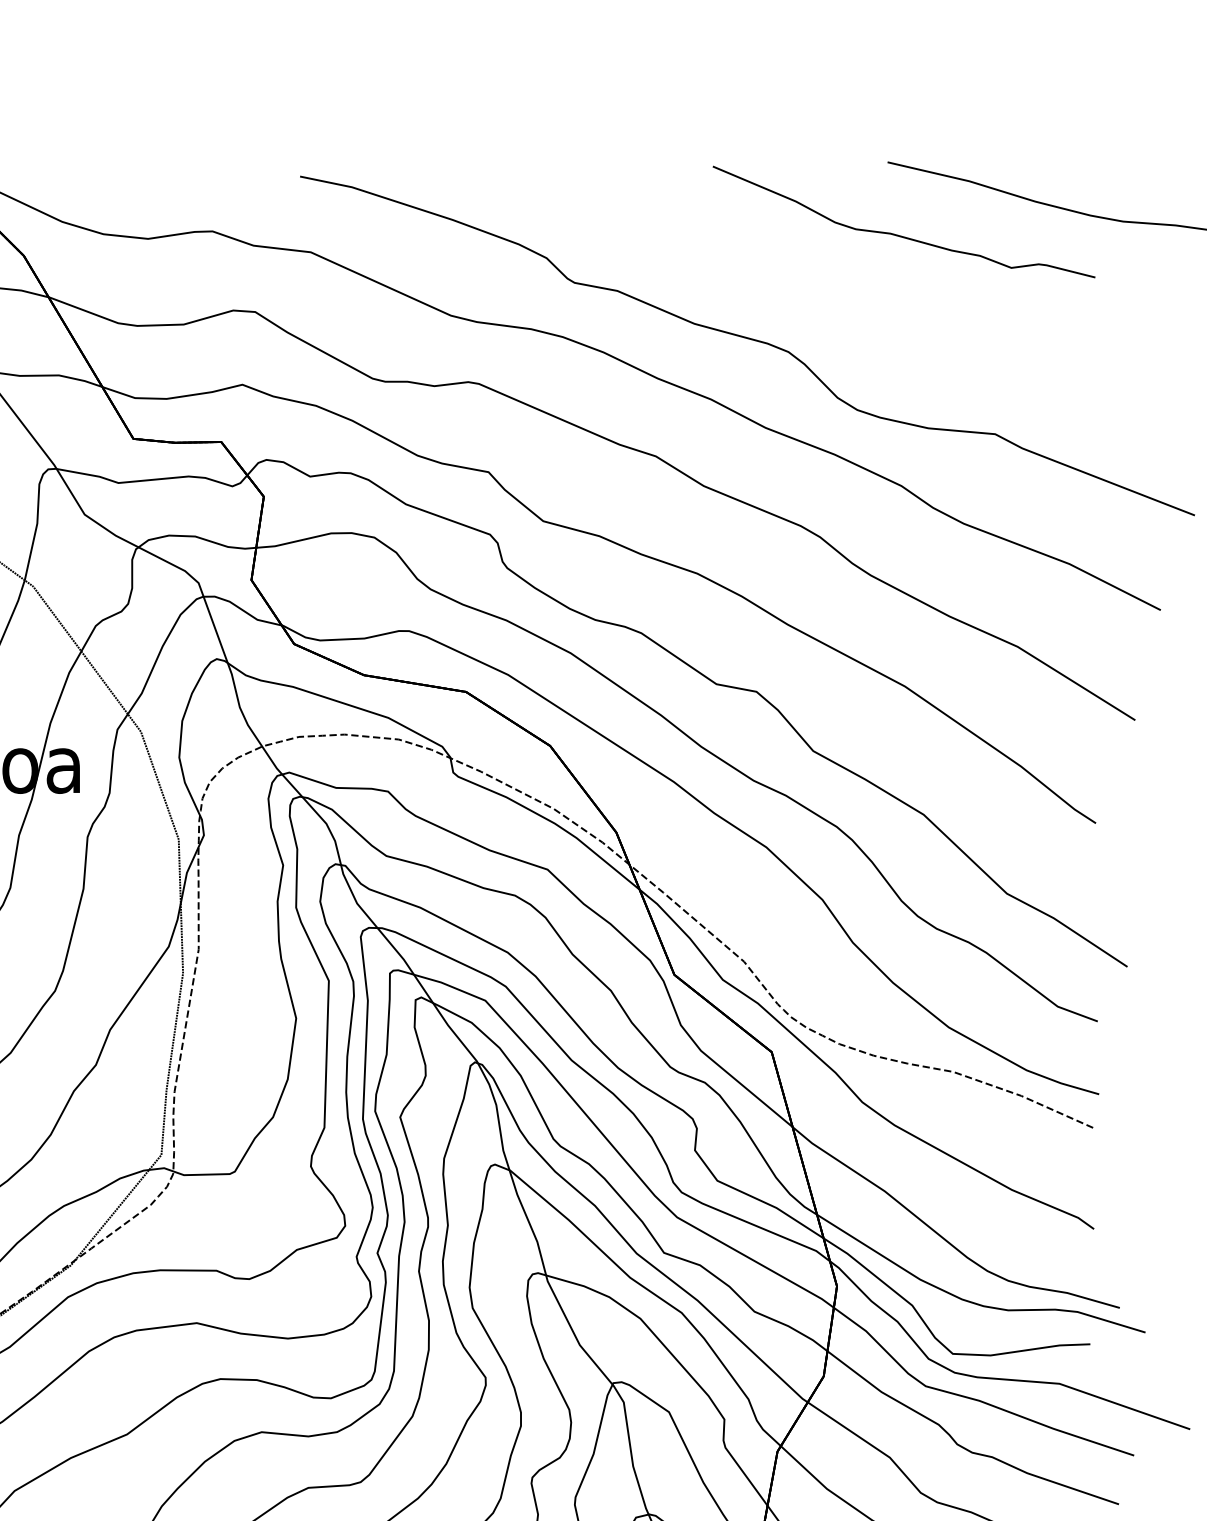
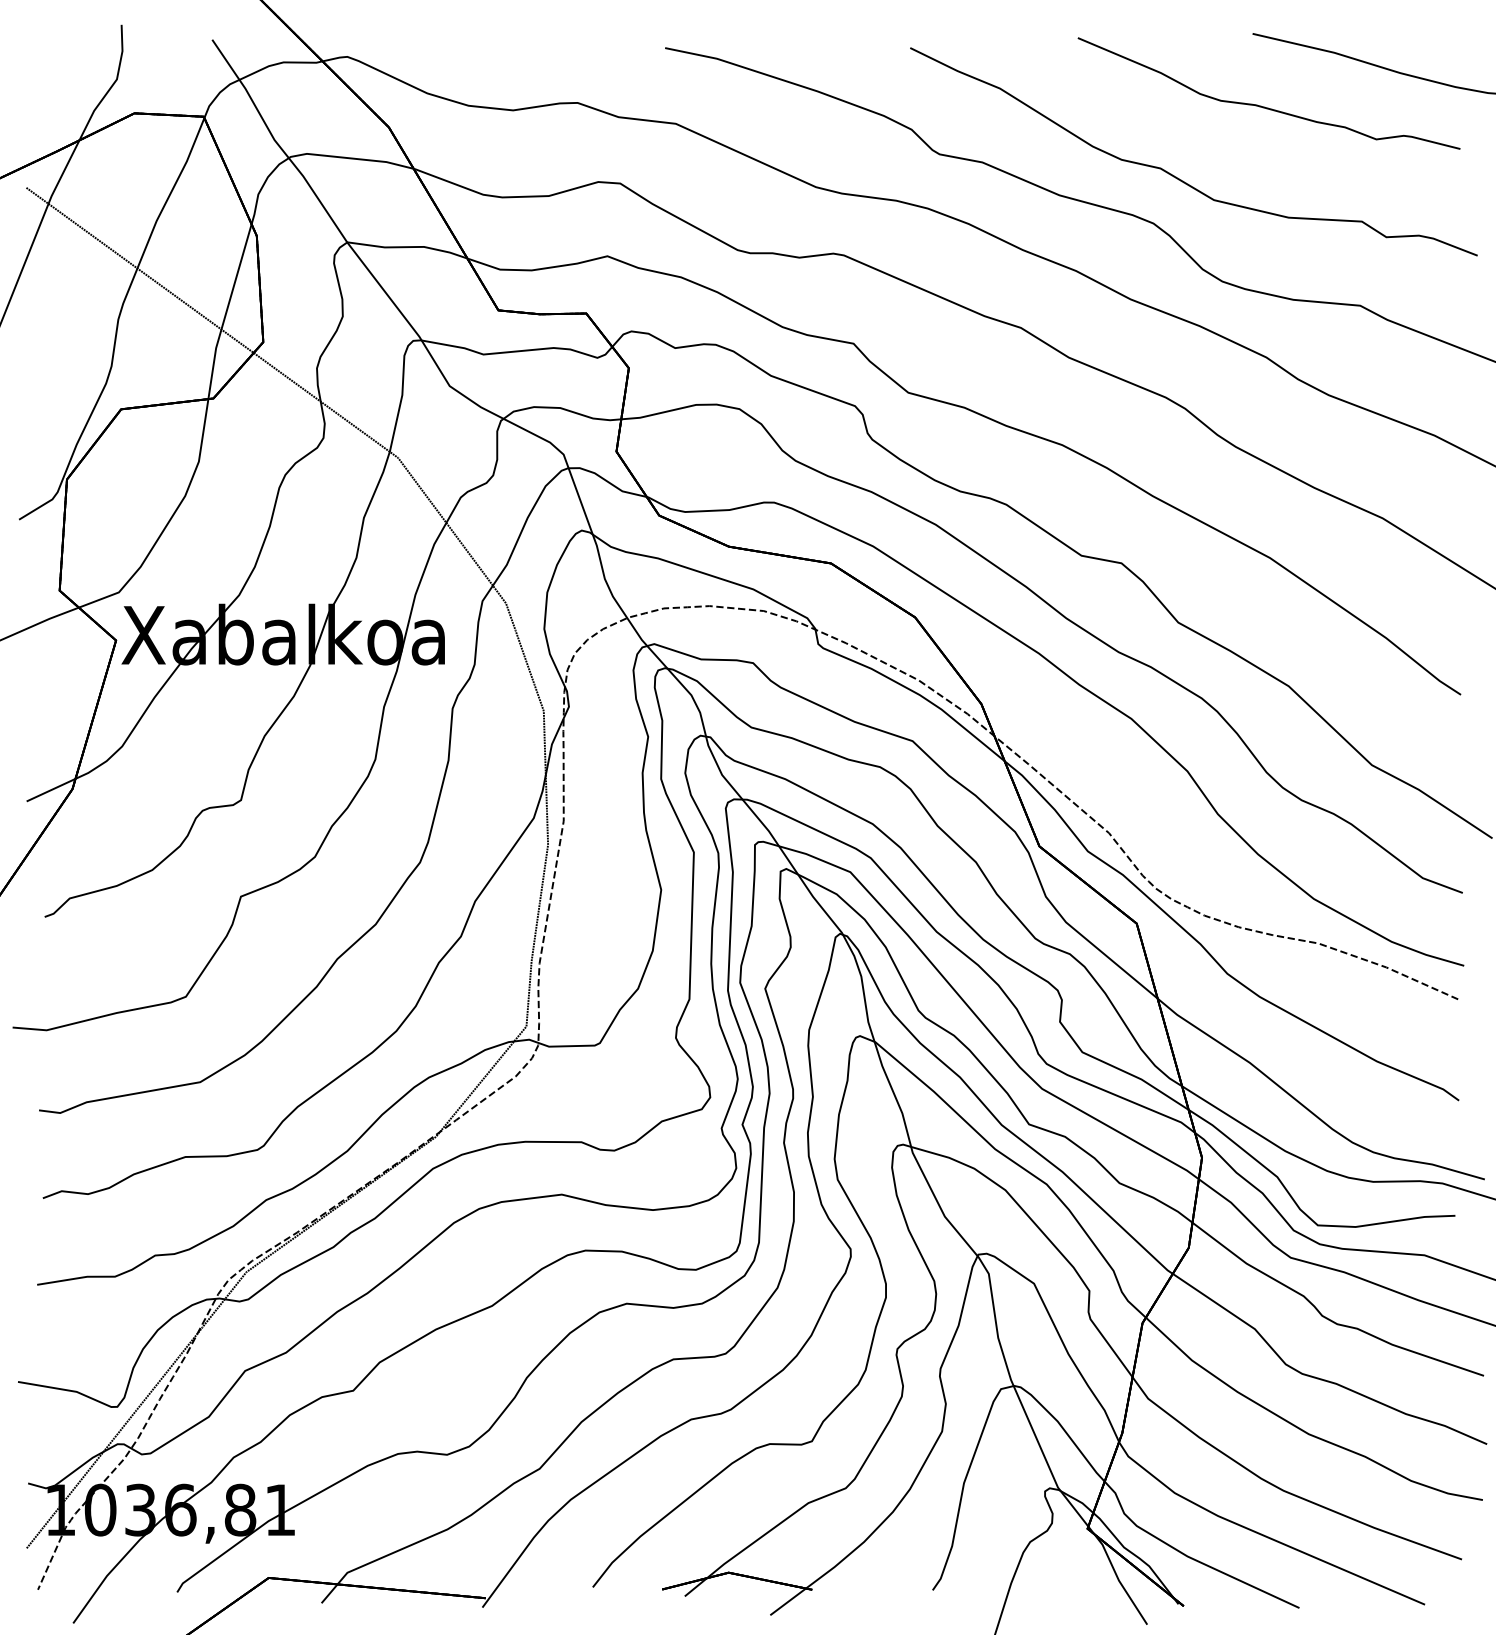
curve: (811, 304) -> (1176, 176), added

